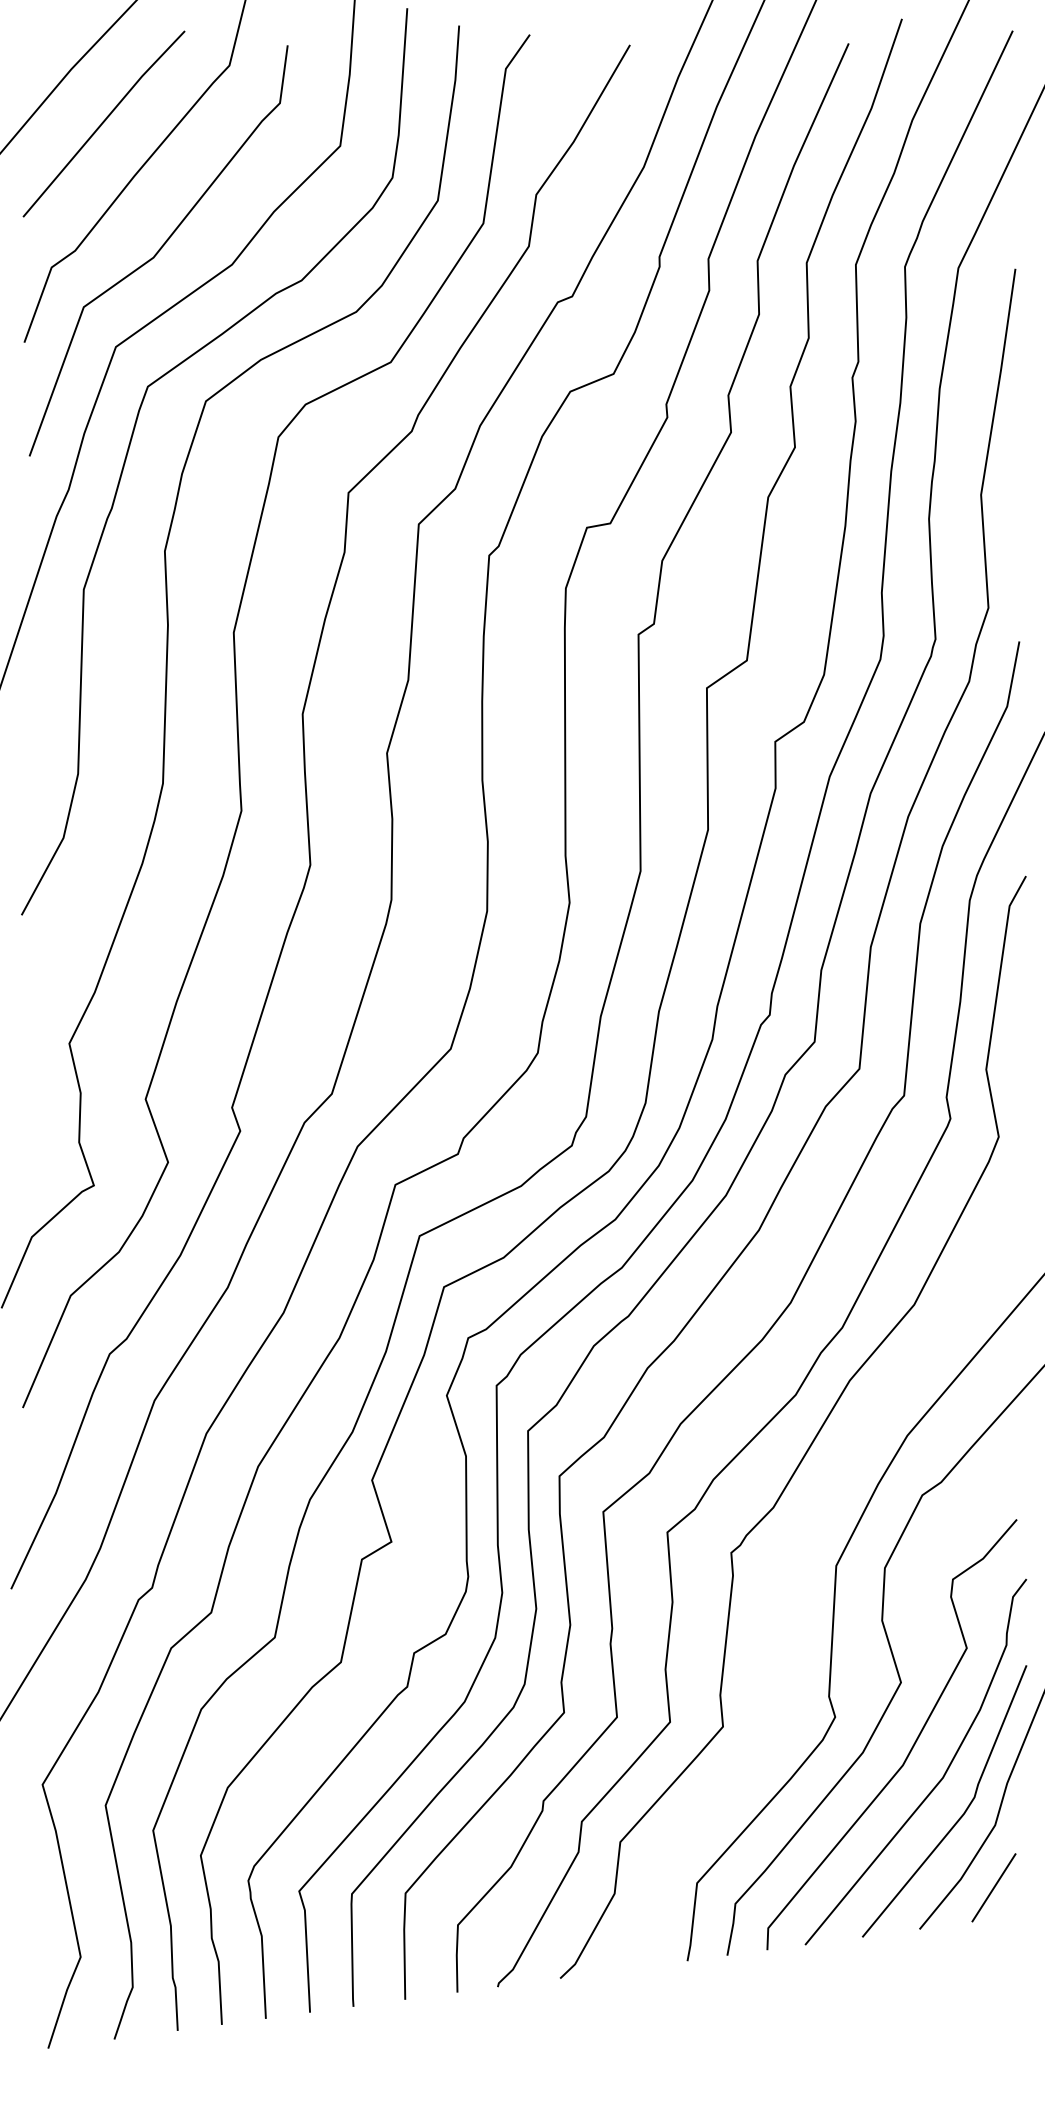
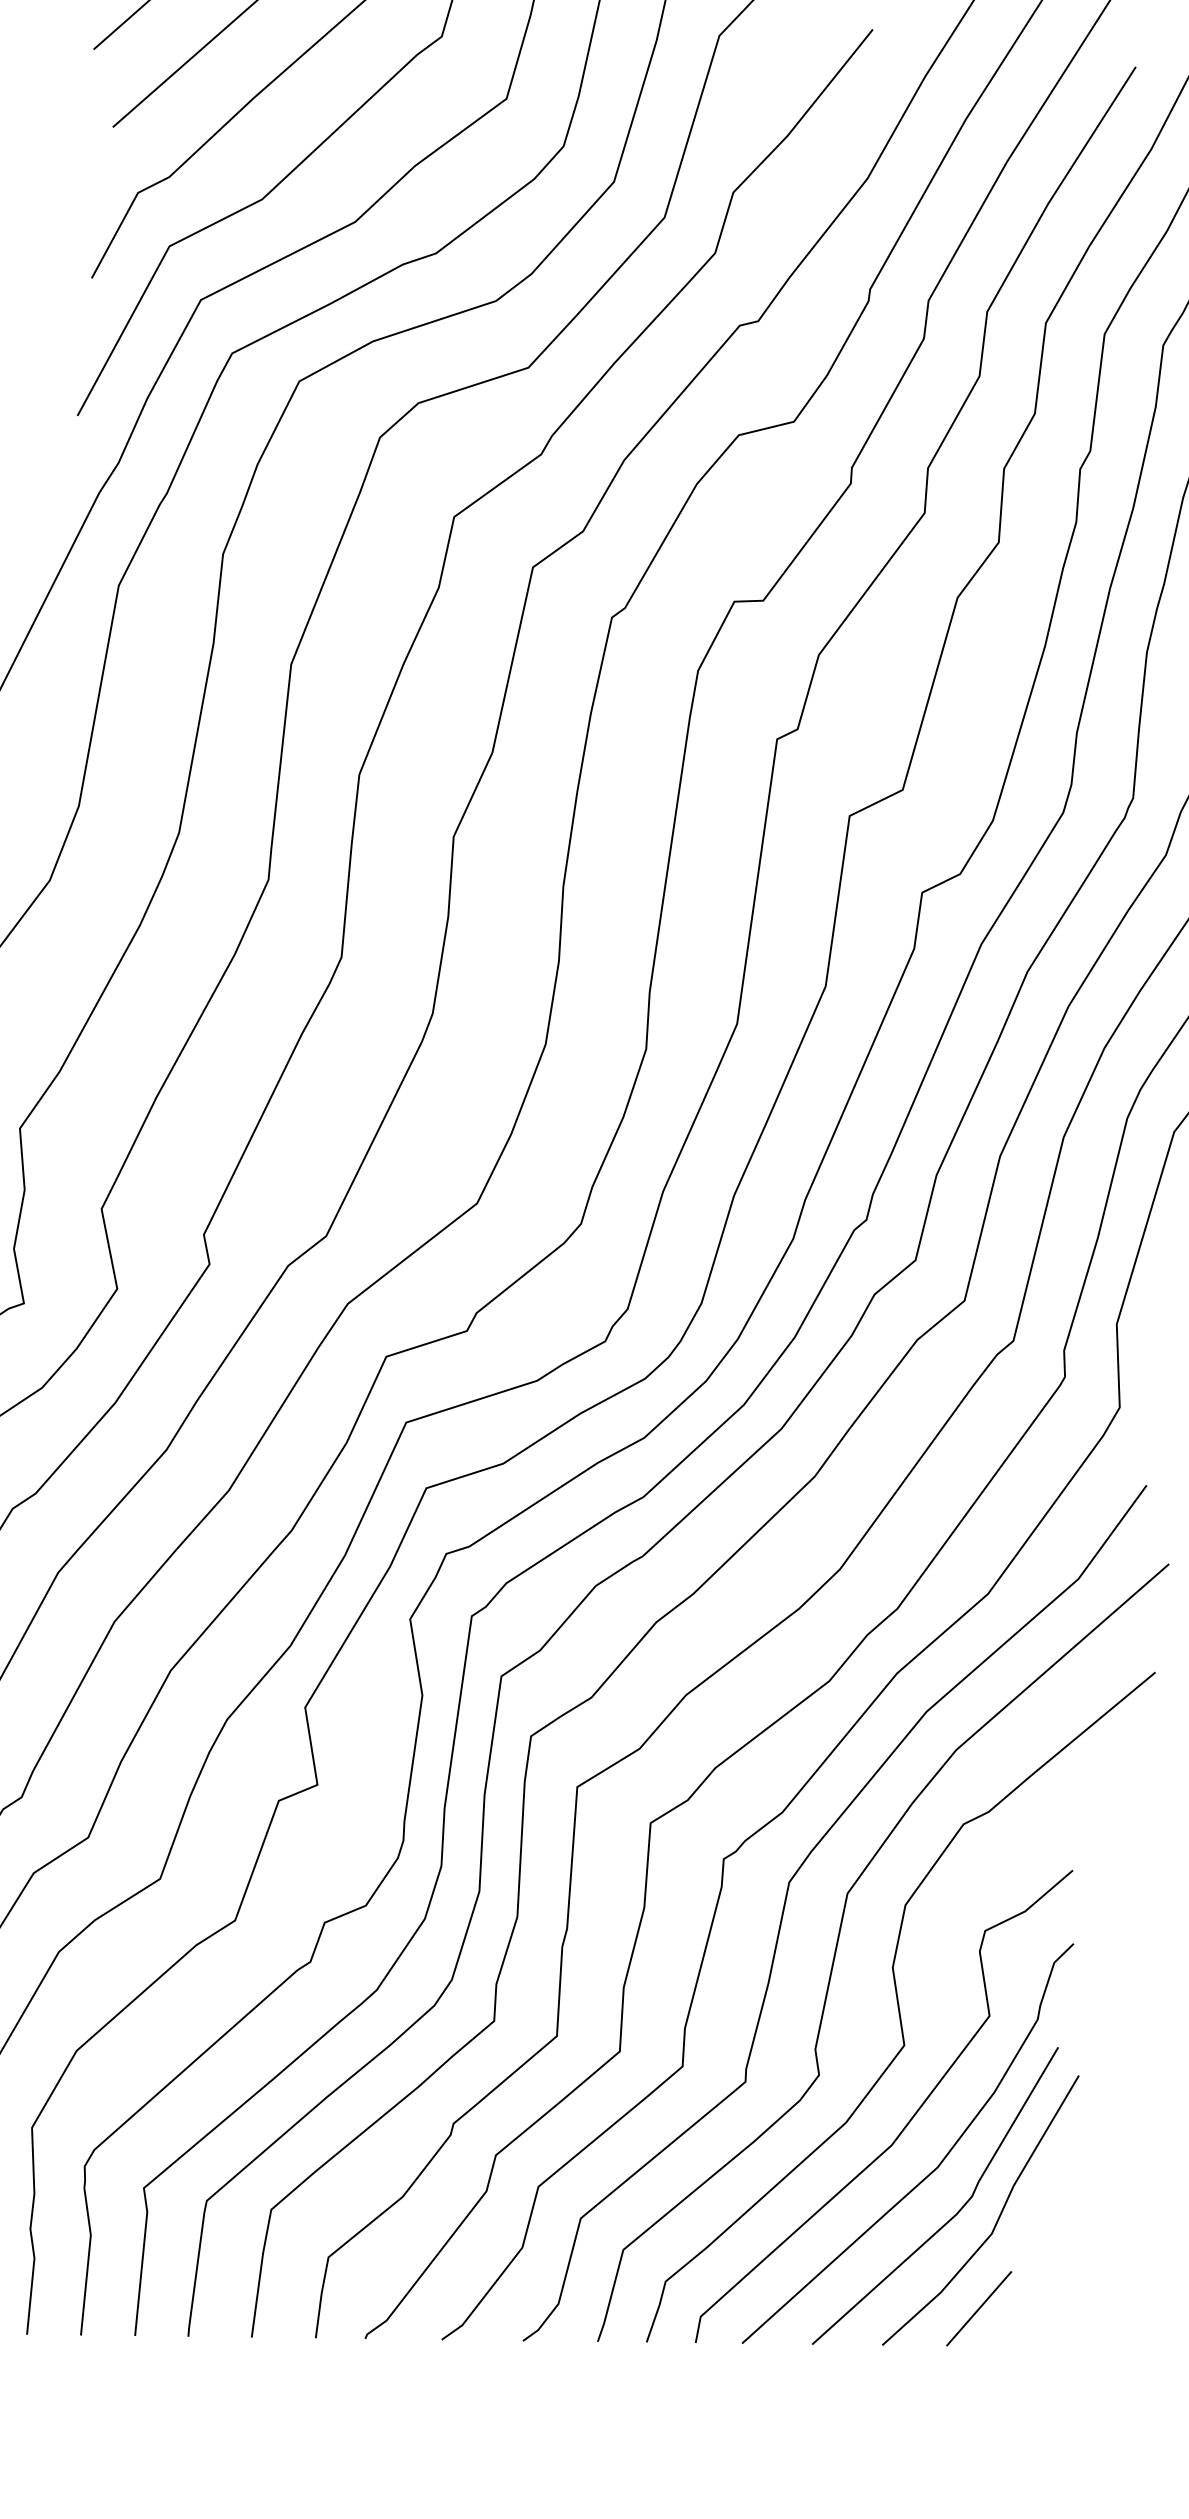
curve: (787, 1582) -> (785, 1904), added

